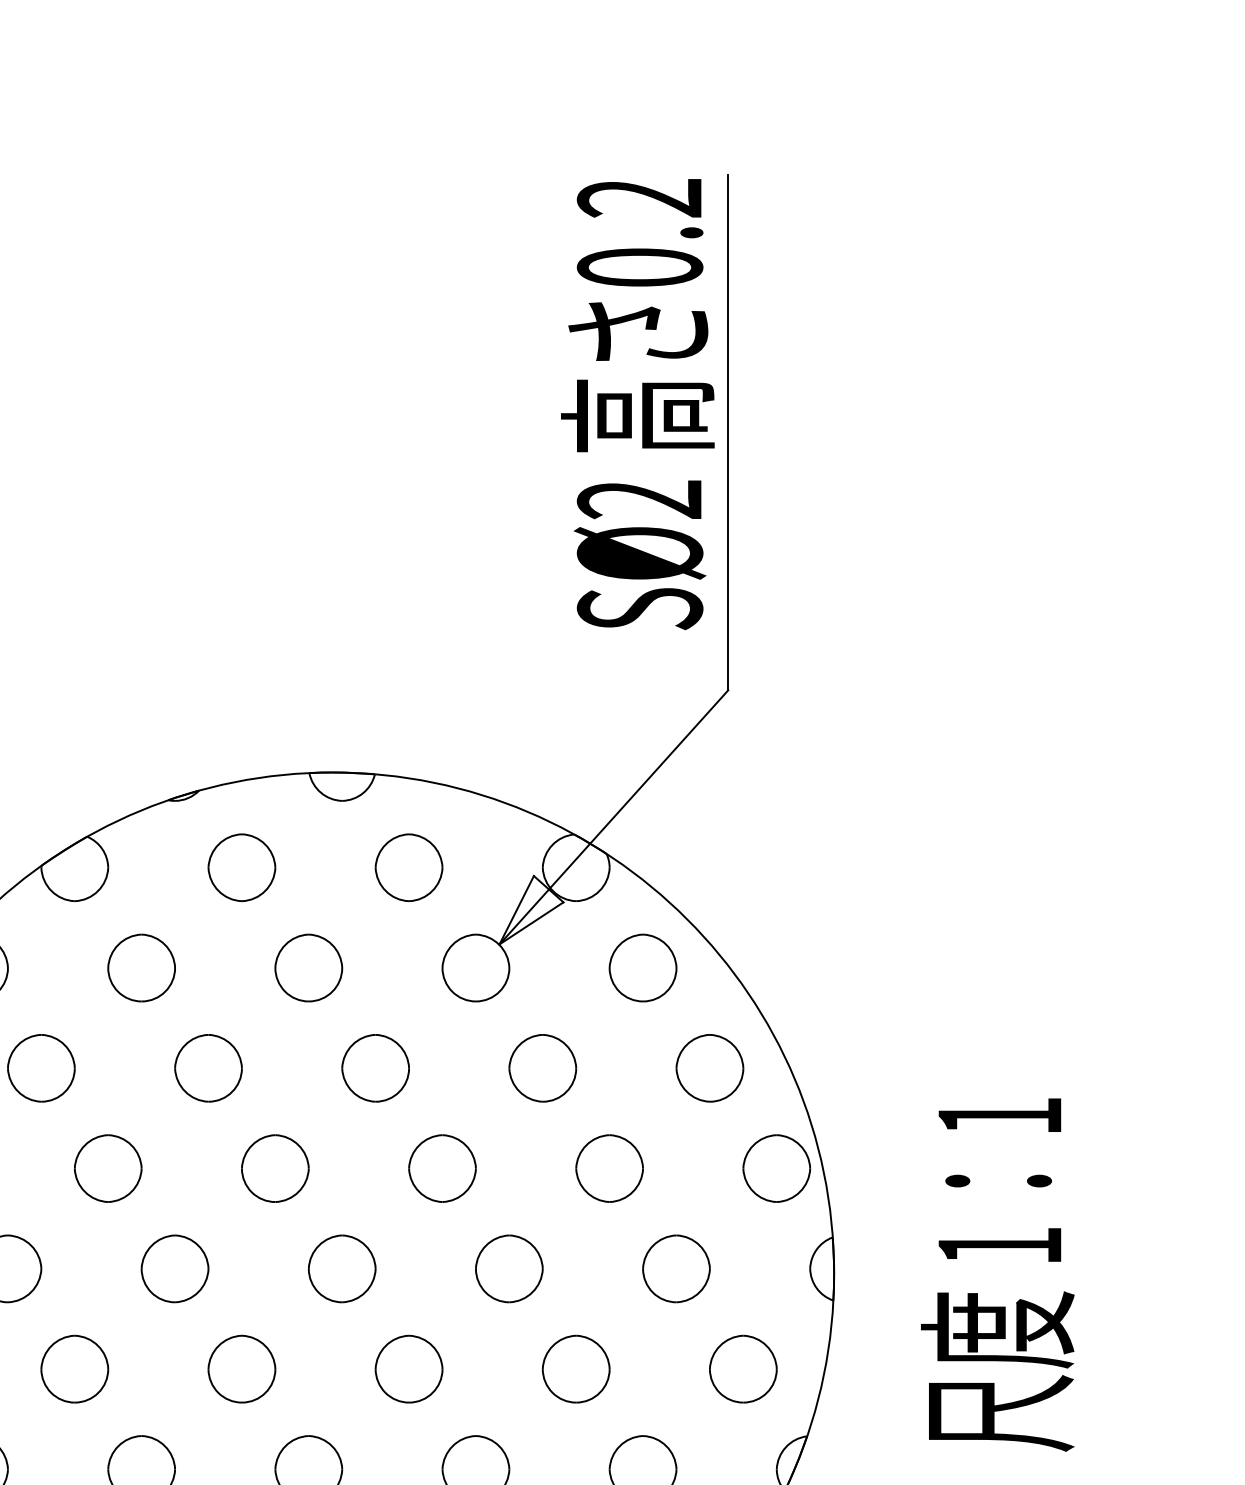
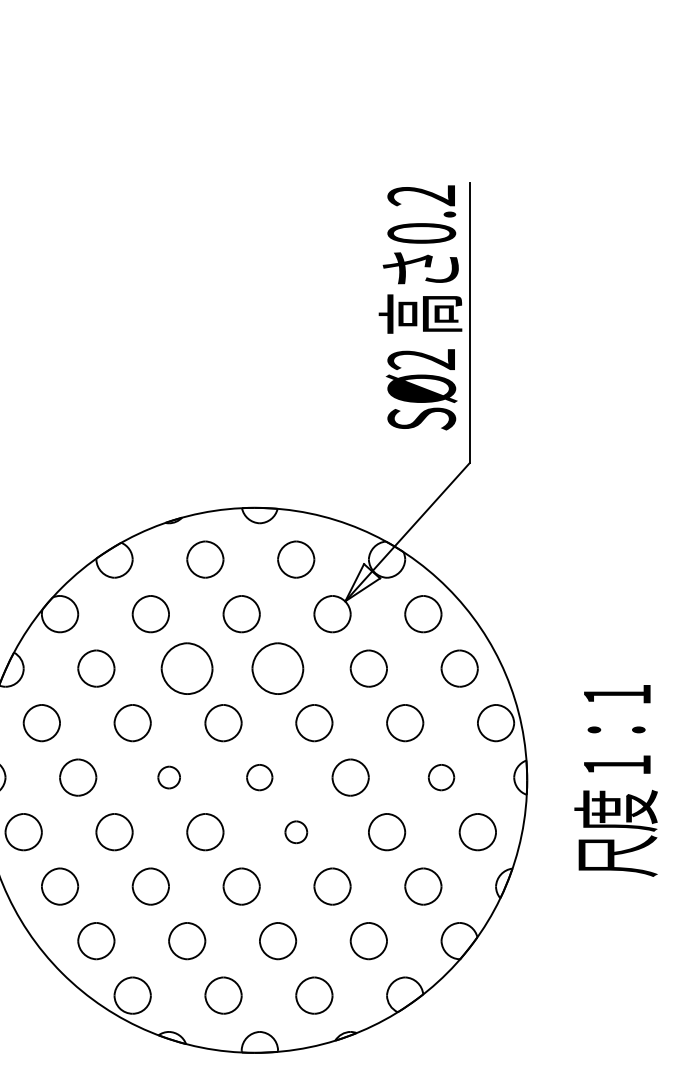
part: (209, 1068) -> (187, 668), size x1.4
part: (376, 1068) -> (278, 668), size x1.4
part: (175, 1268) -> (169, 777), size x0.6
part: (341, 1268) -> (259, 777), size x0.7
part: (676, 1268) -> (441, 777), size x0.7
part: (409, 1369) -> (296, 832), size x0.6

